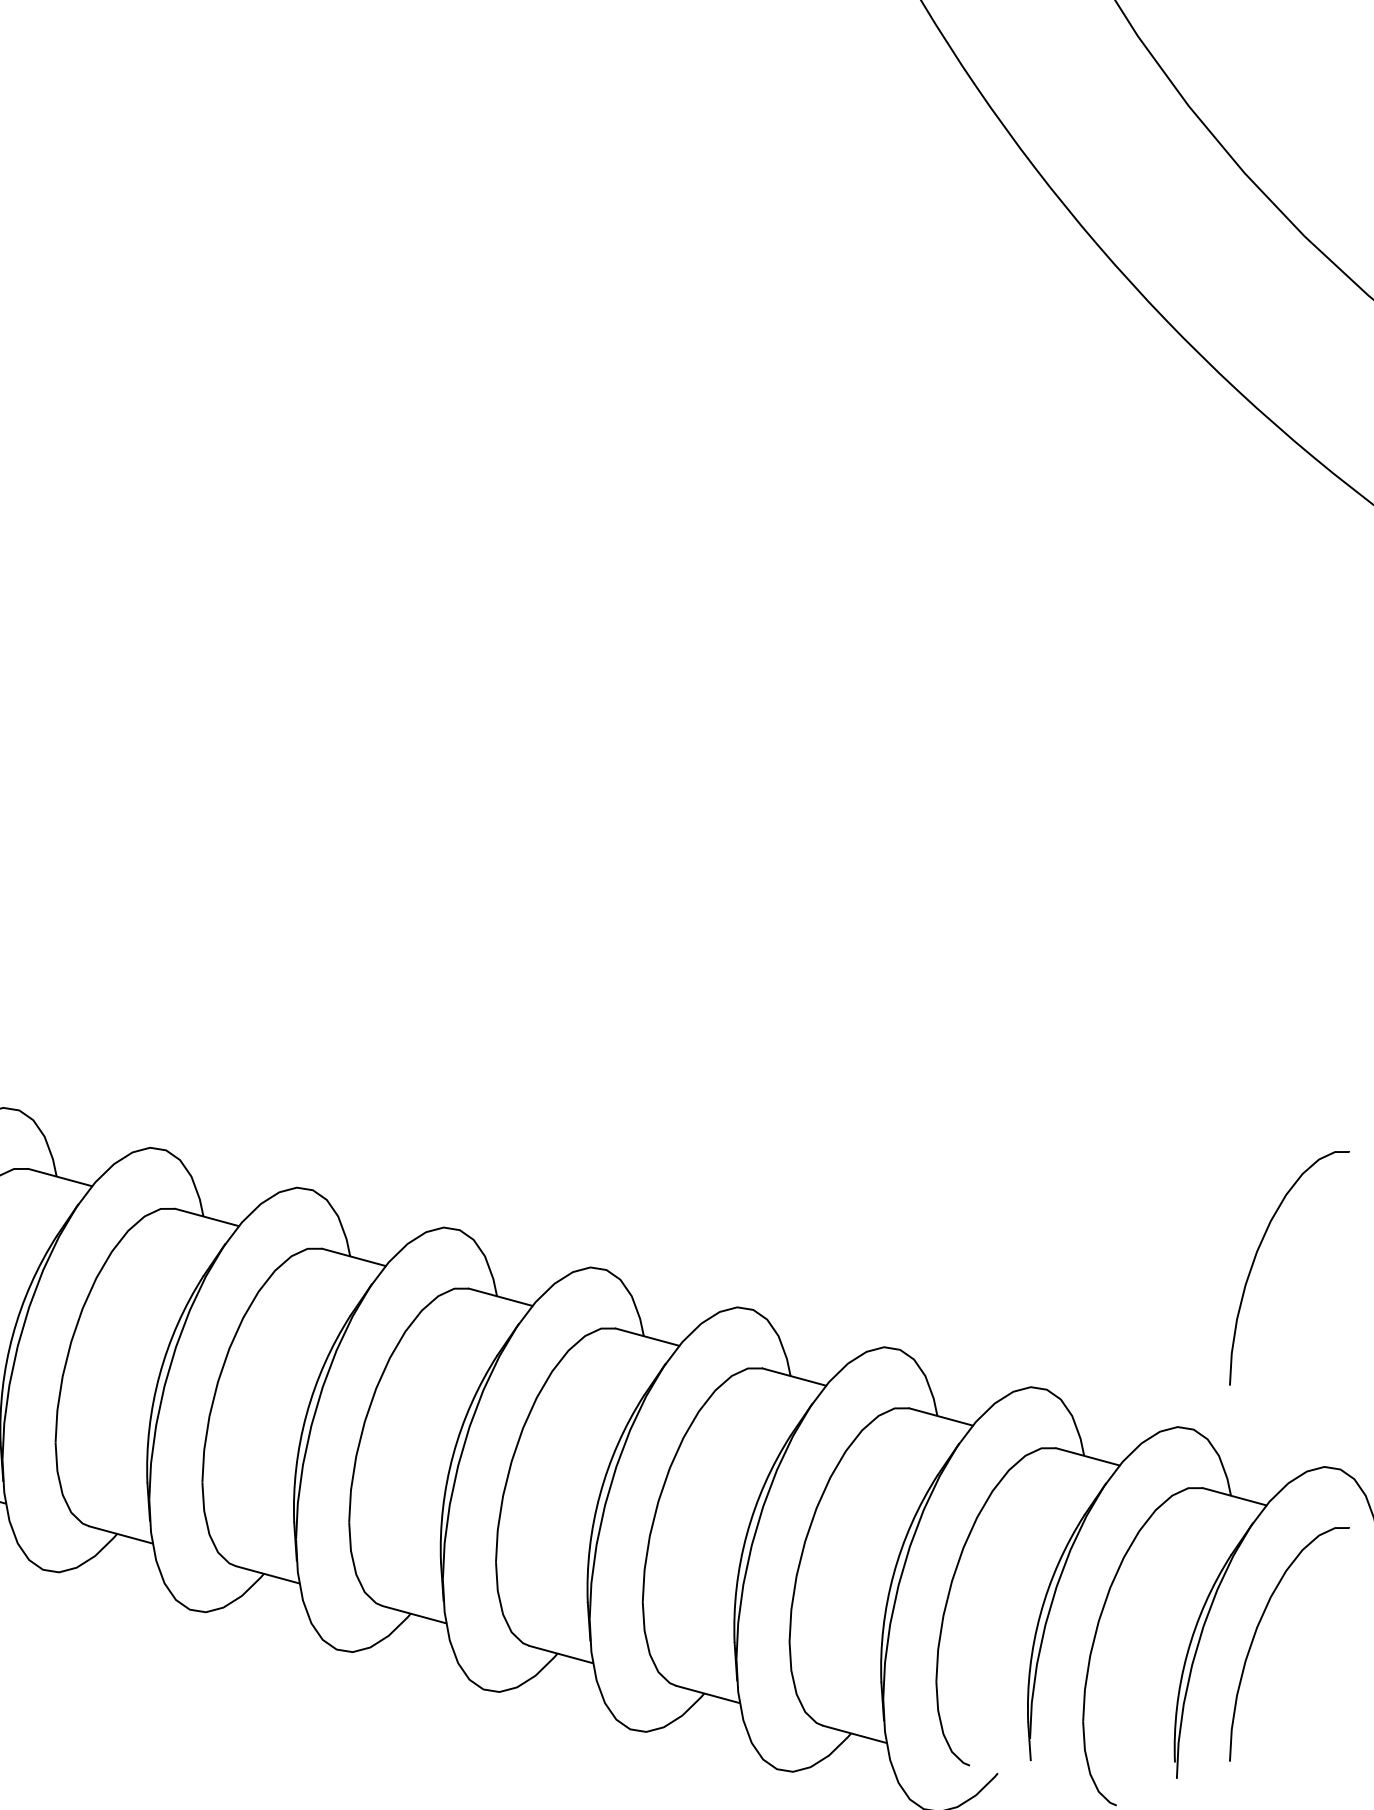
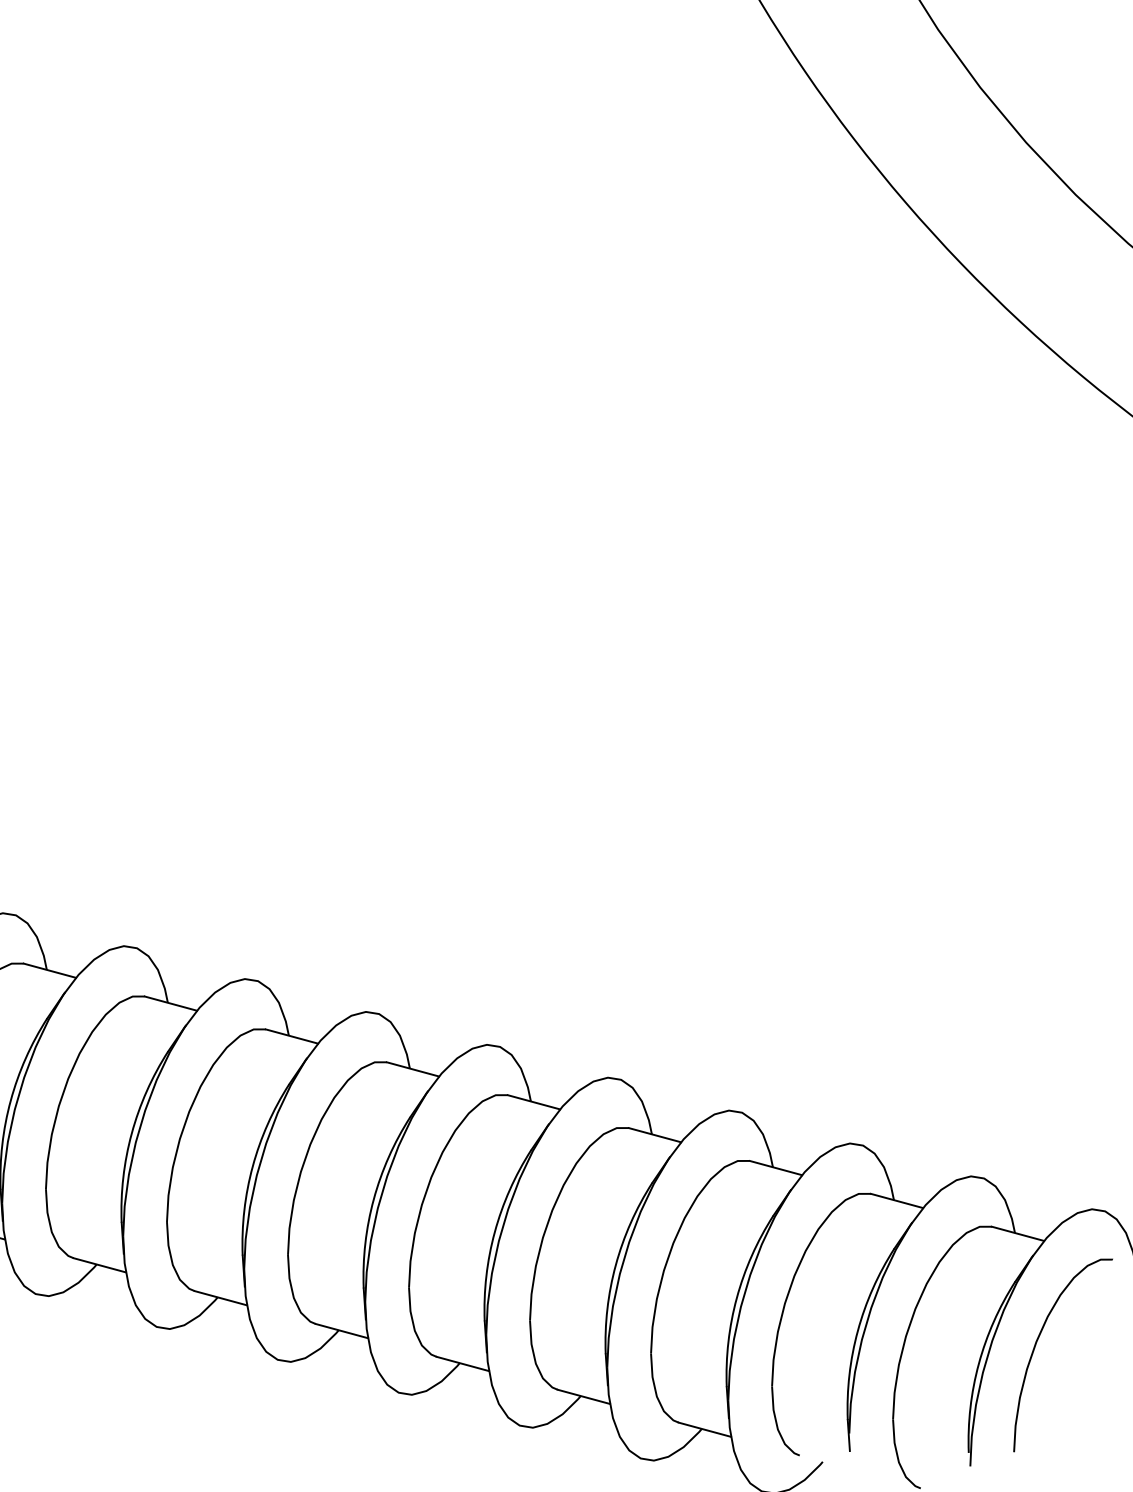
curve: (1257, 1256) -> (1036, 1035), removed

